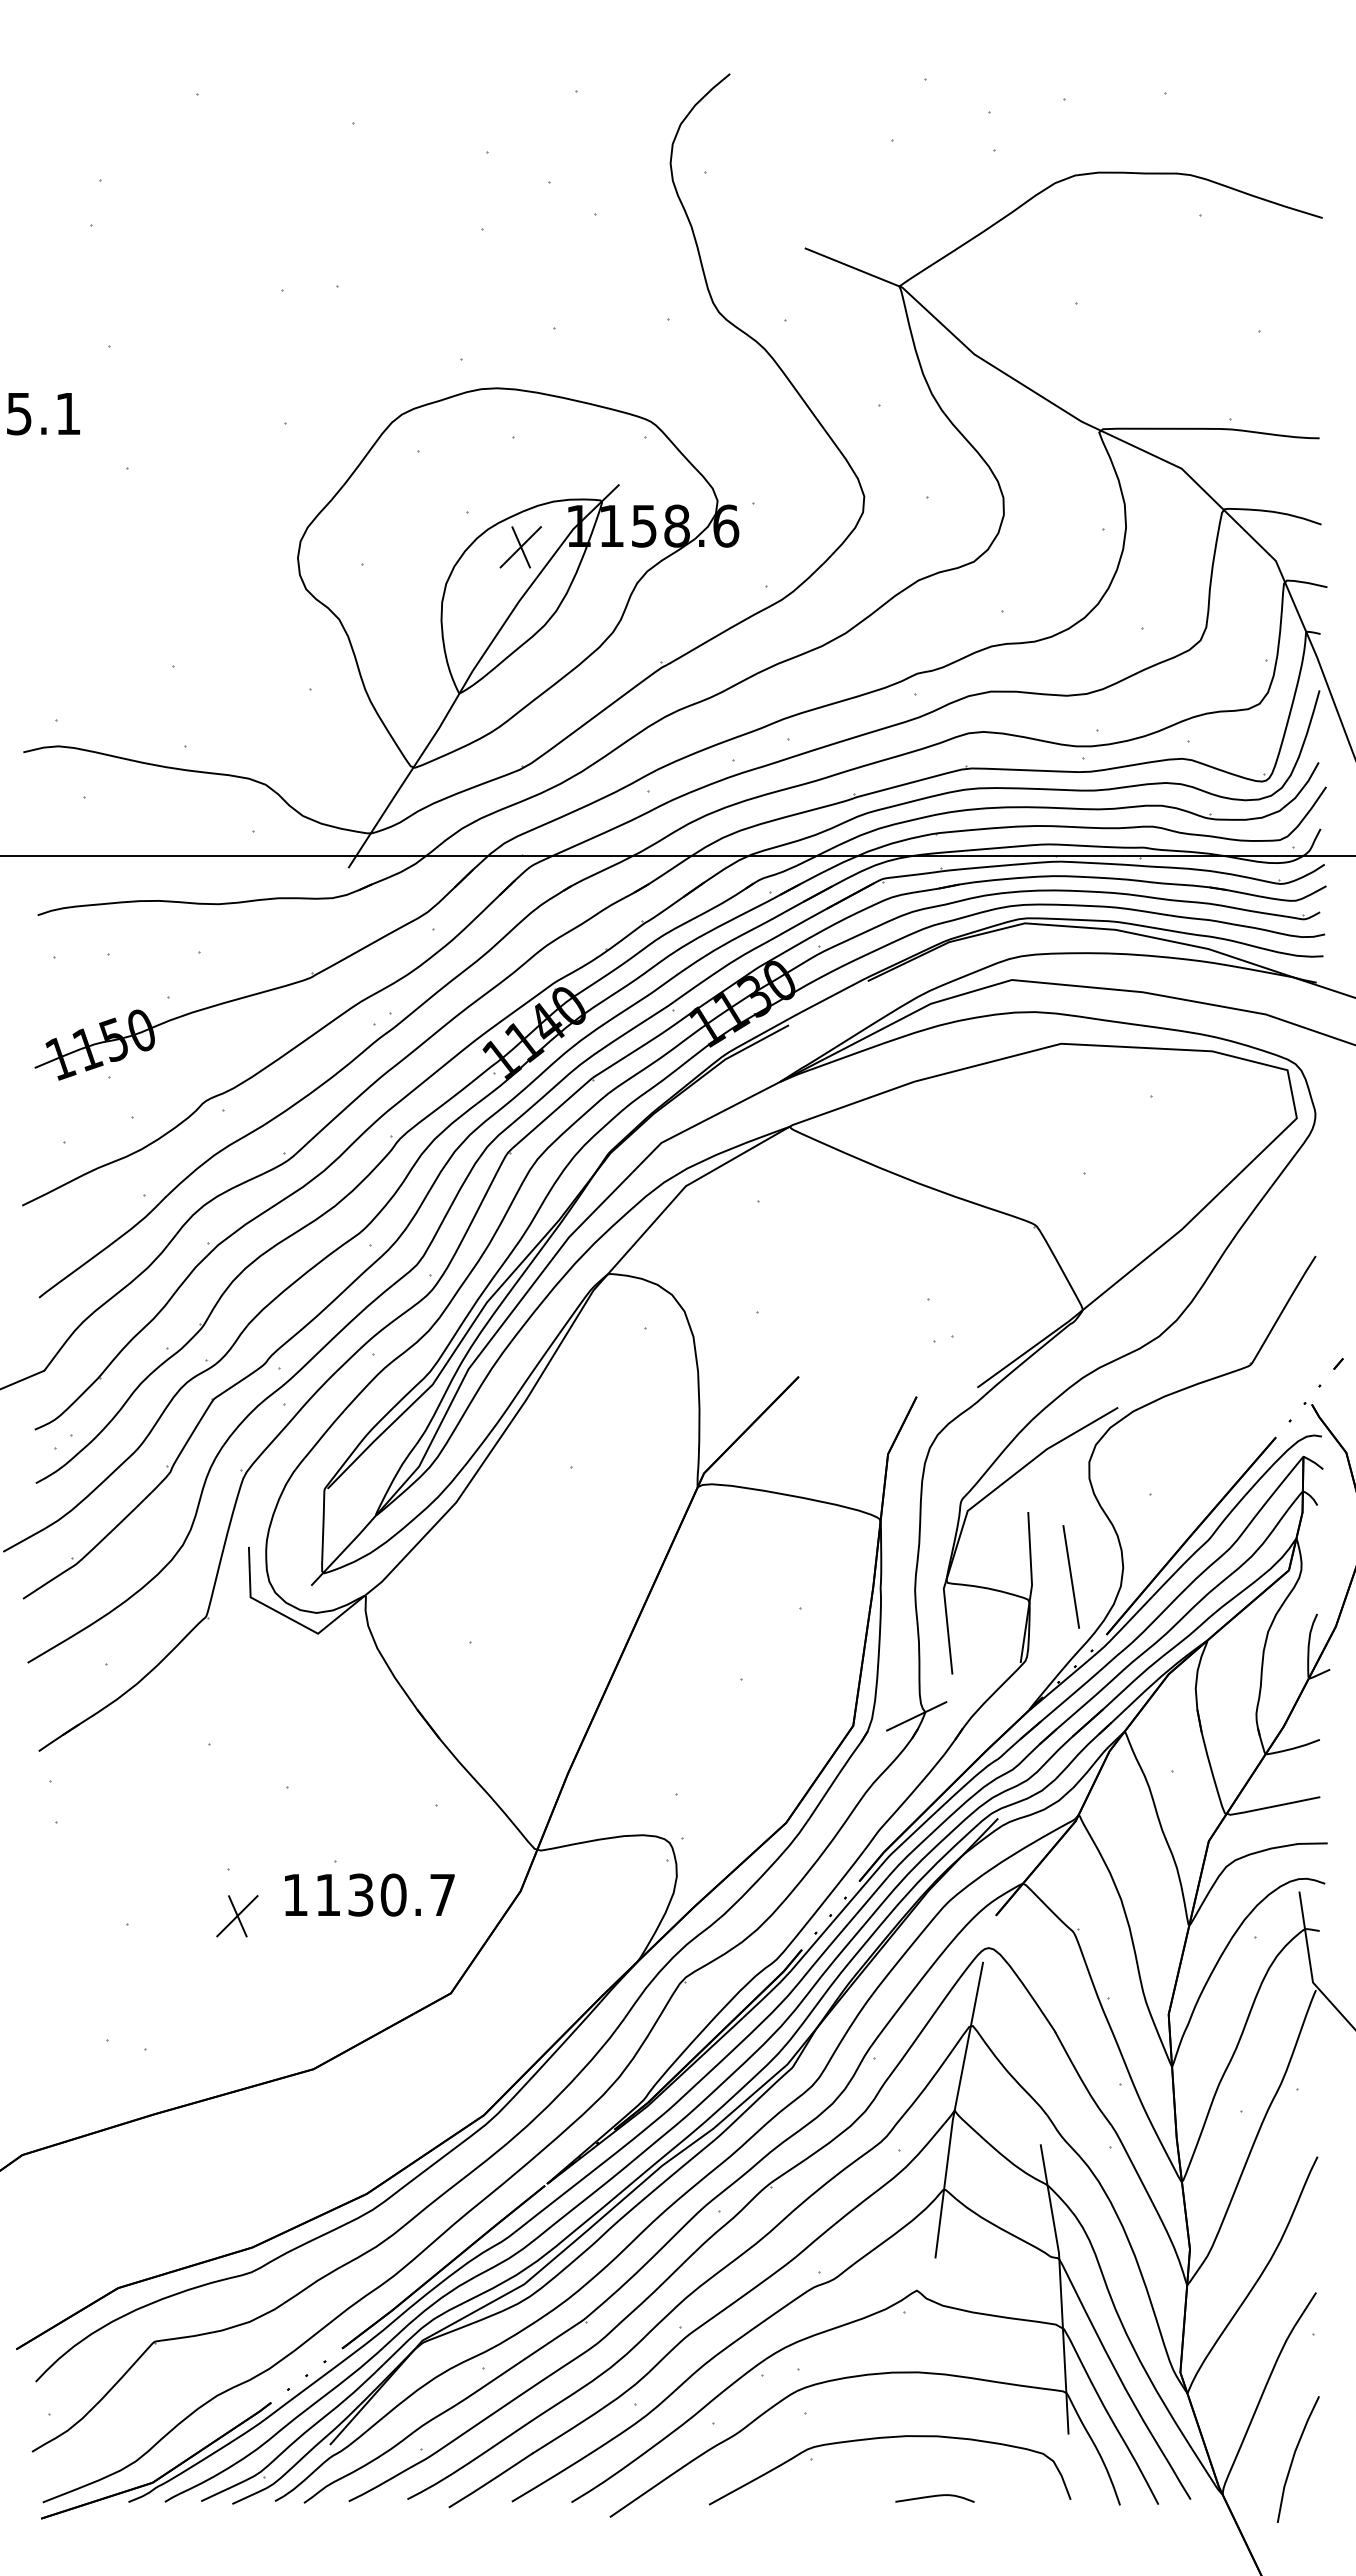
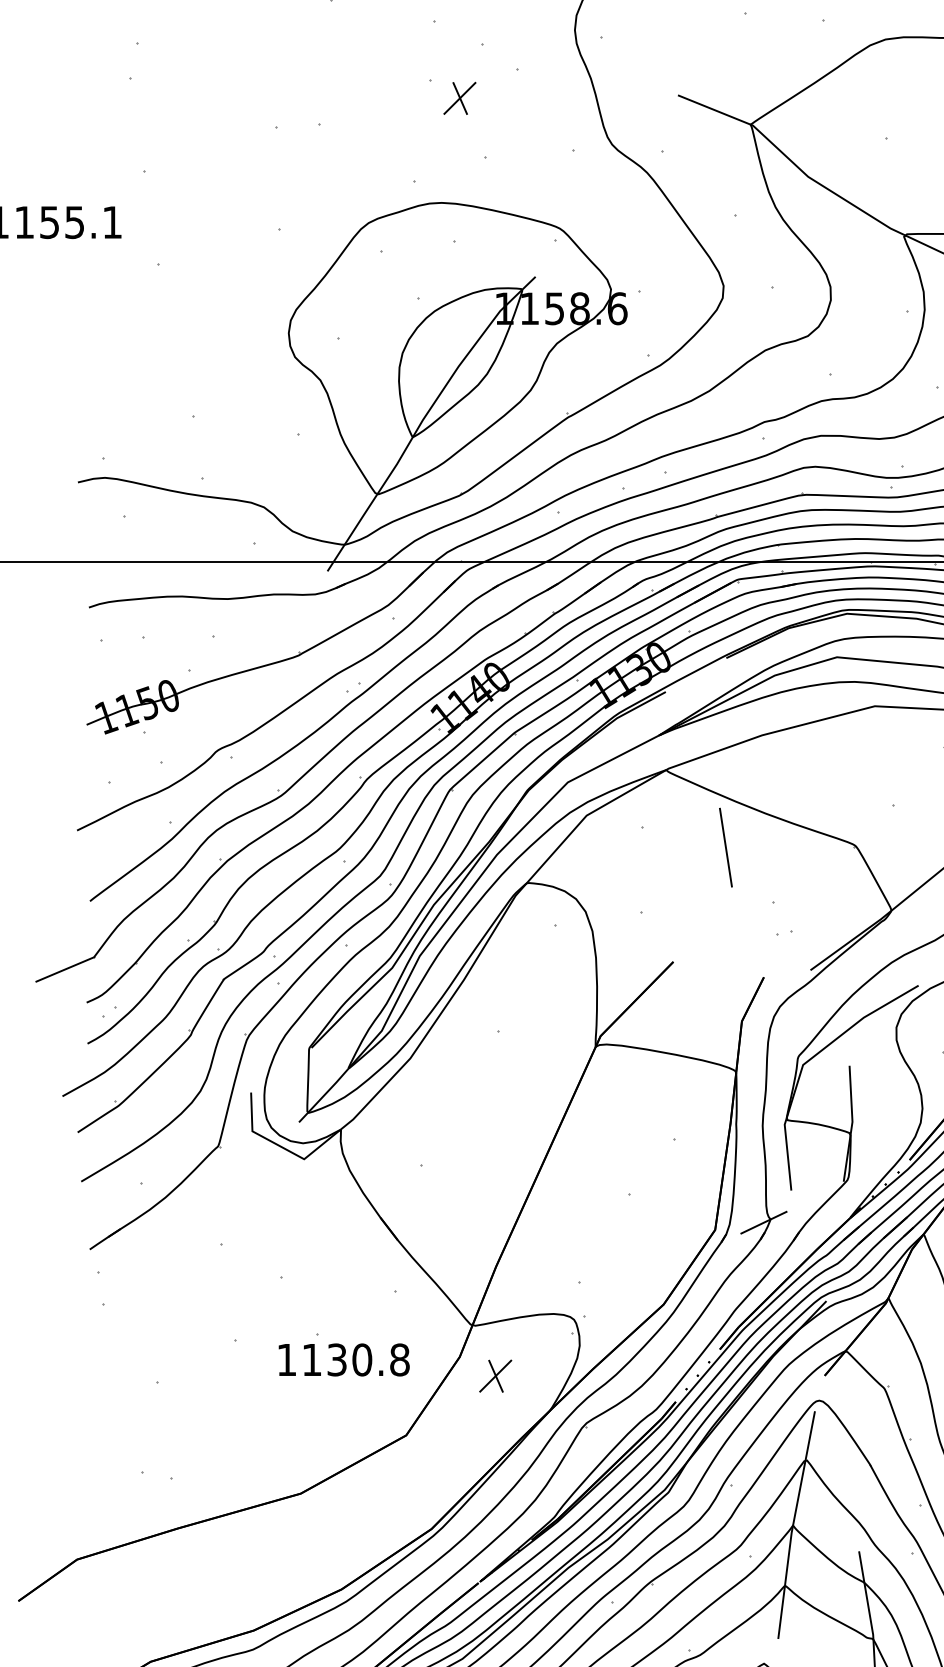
part: (520, 547) -> (459, 98), moved
line: (1070, 1576) -> (725, 847), moved
text: (442, 1894) -> (399, 1359), 1130.7 -> 1130.8
part: (237, 1916) -> (495, 1376), moved

